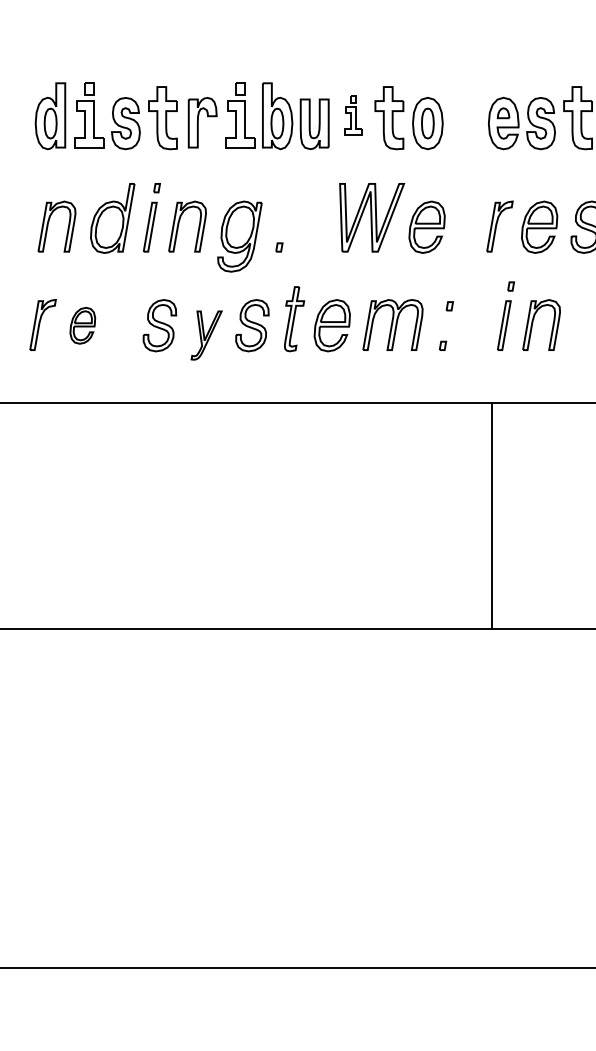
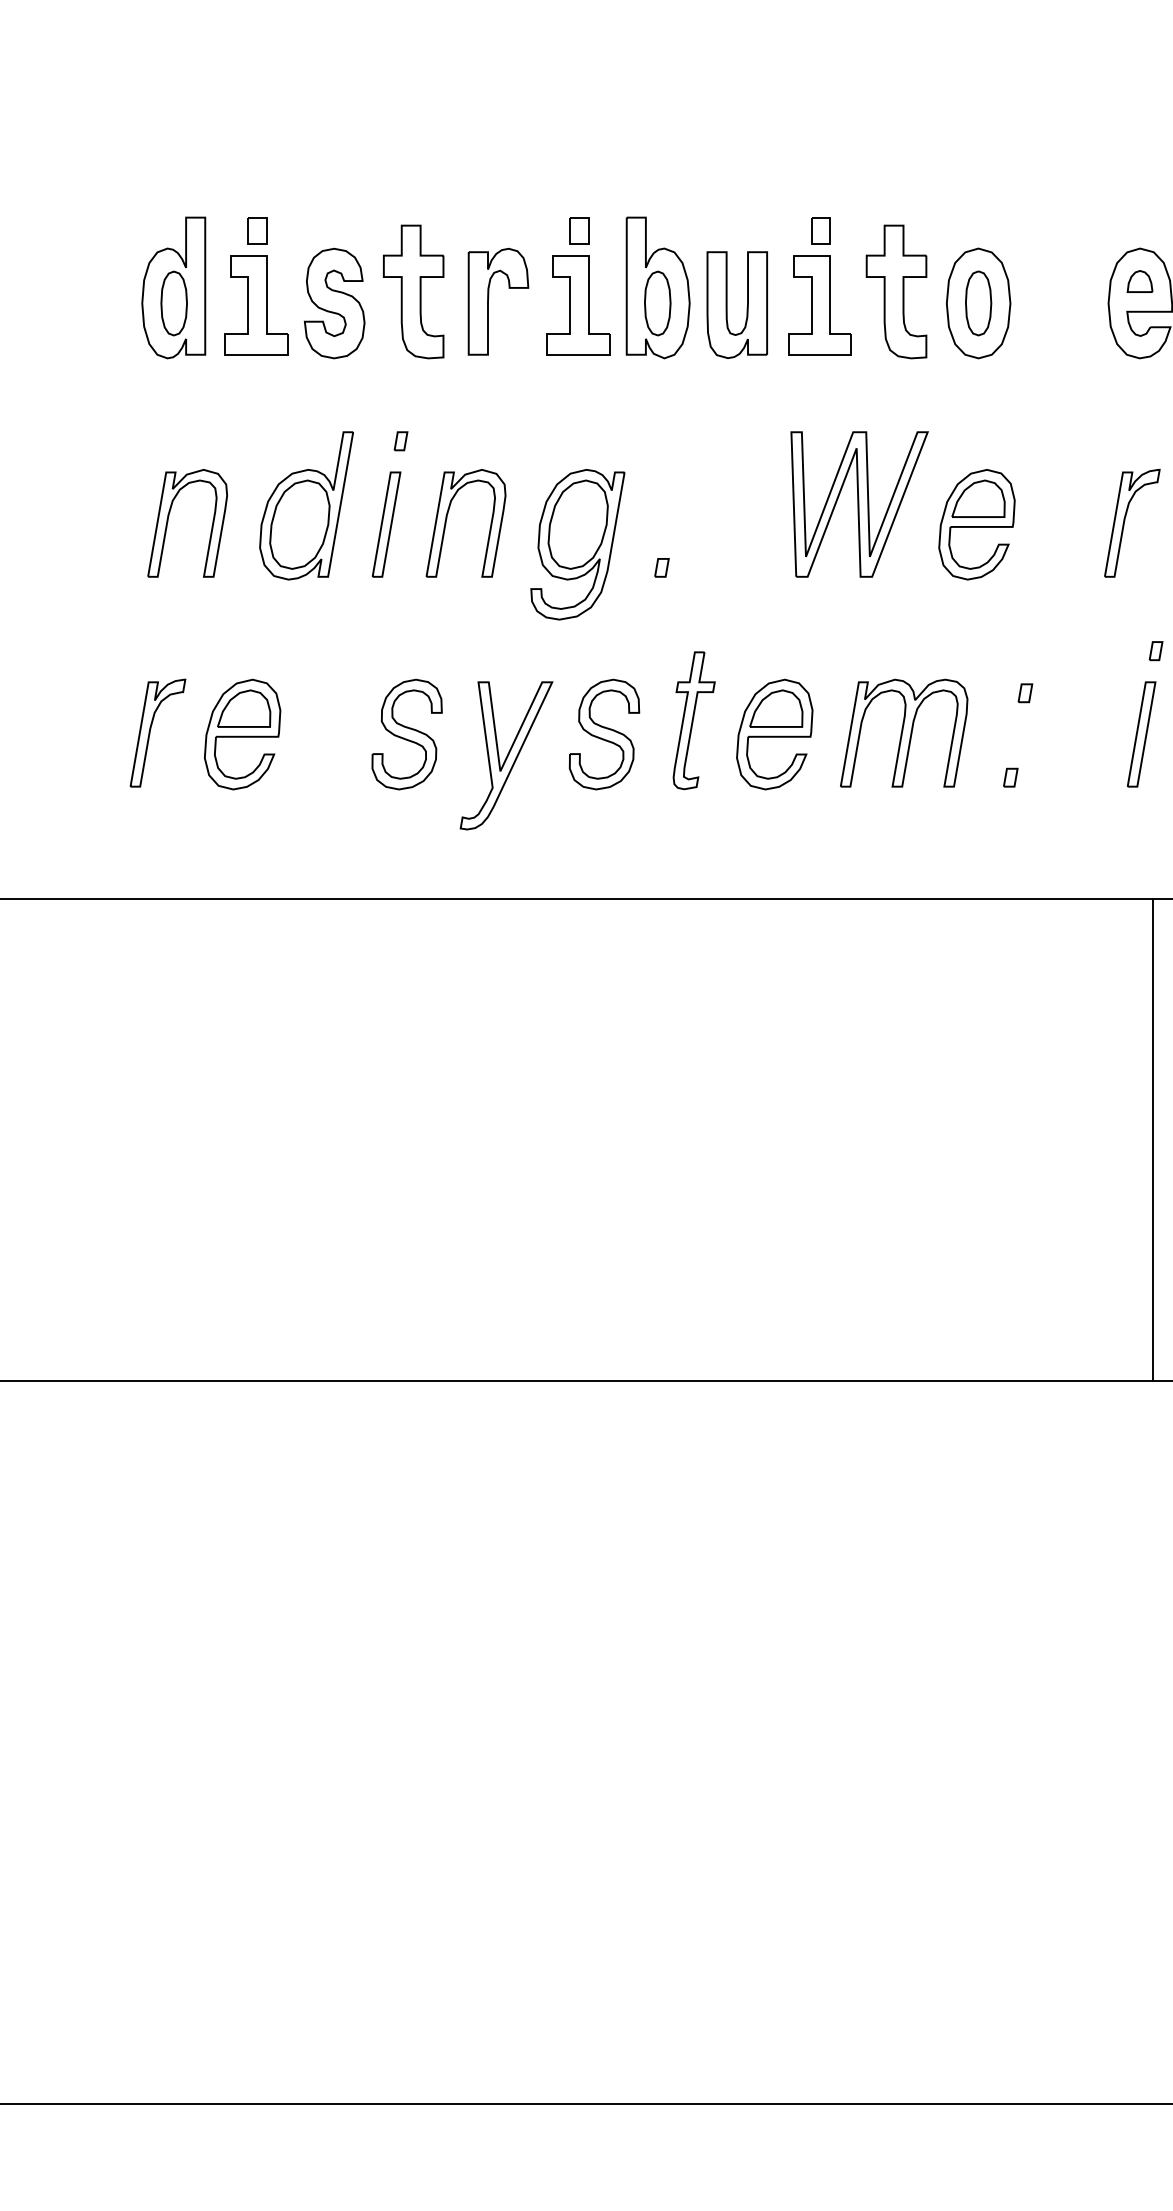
part: (353, 115) -> (819, 286), size x1.67
part: (82, 325) -> (242, 734), size x1.43
part: (206, 335) -> (506, 755), size x1.43
line: (491, 515) -> (1152, 1139), moved

